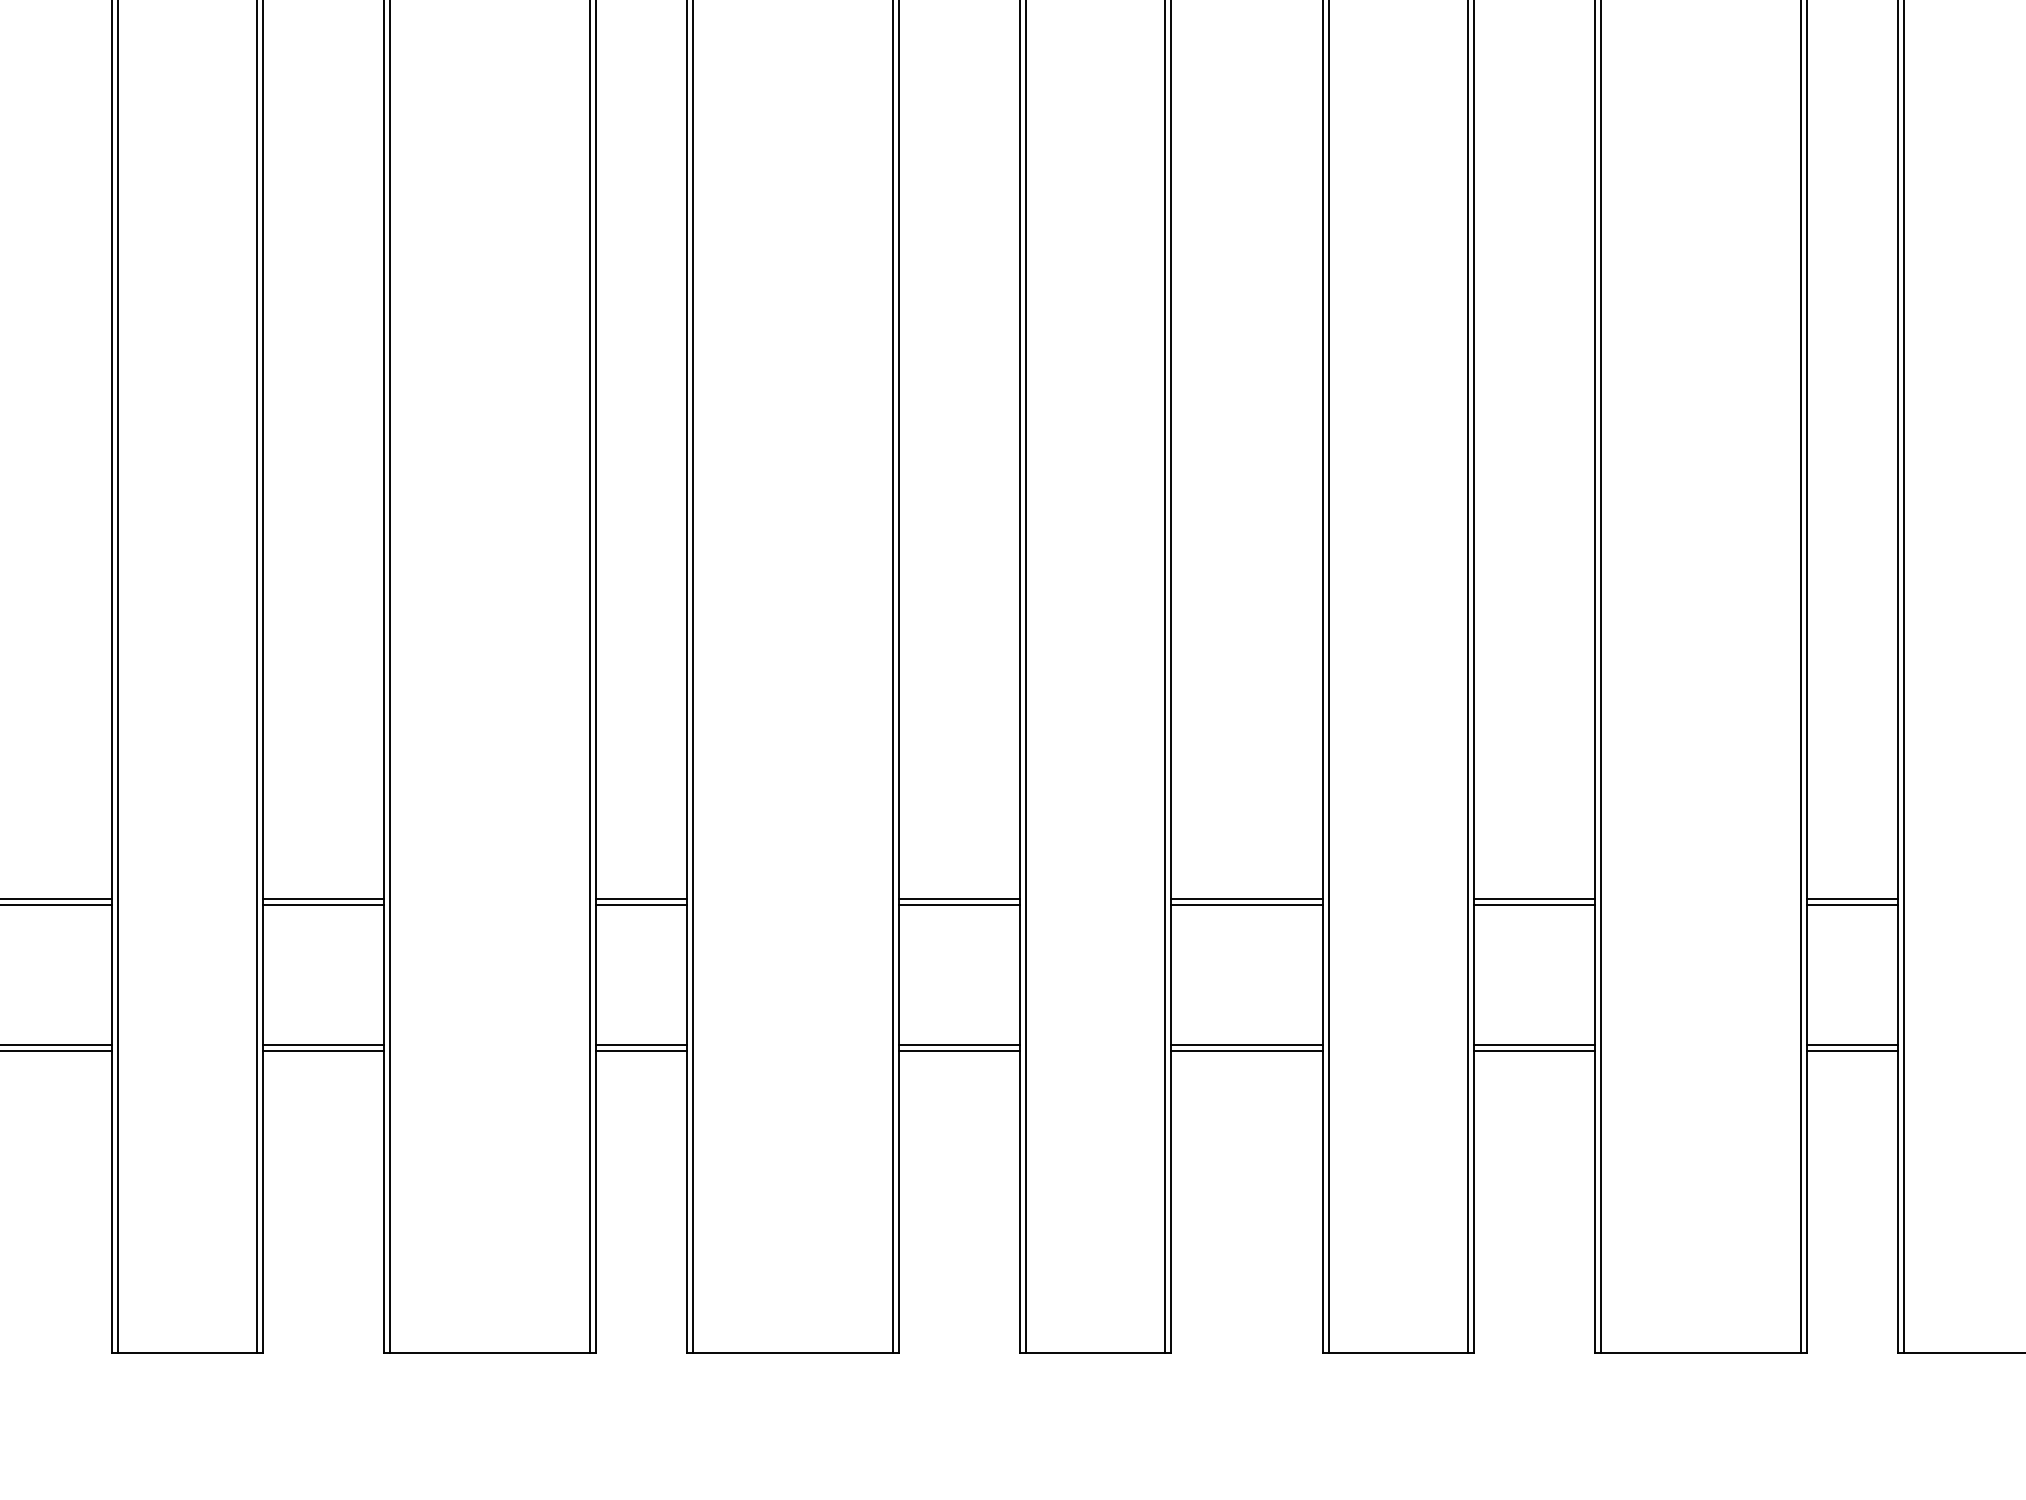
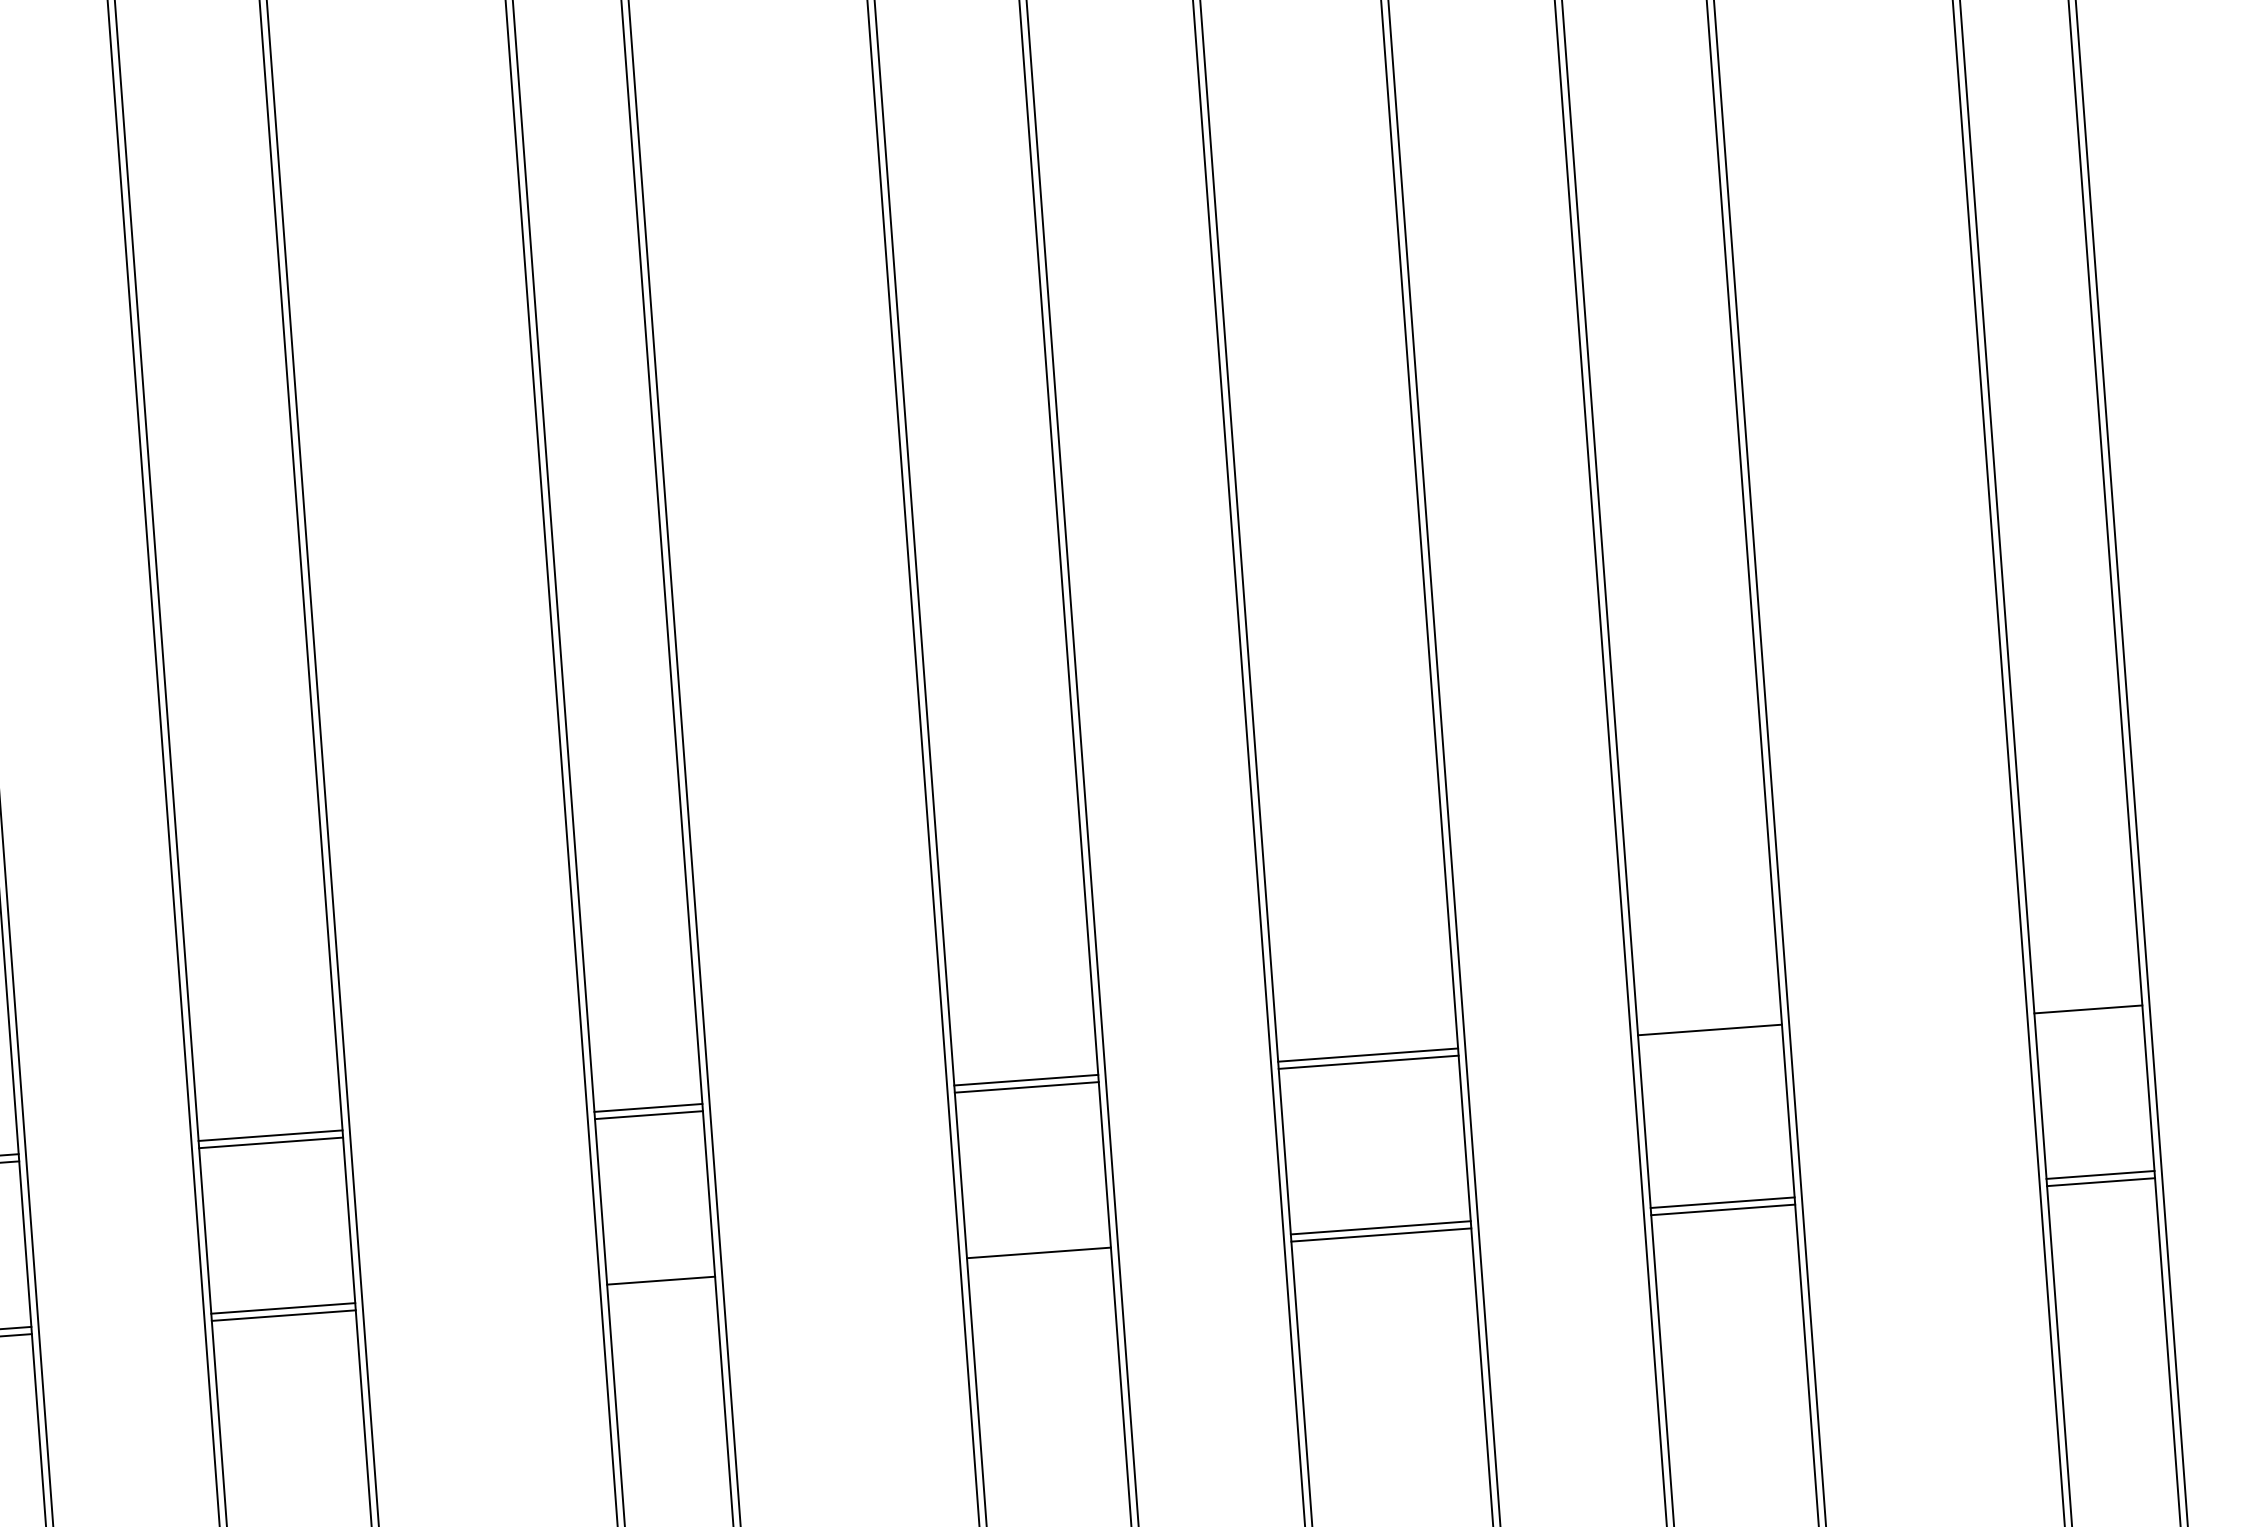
line: (1851, 899) -> (2086, 1002), removed
line: (1533, 905) -> (1709, 1037), removed
line: (641, 1050) -> (661, 1287), removed
line: (958, 1050) -> (1038, 1259), removed

